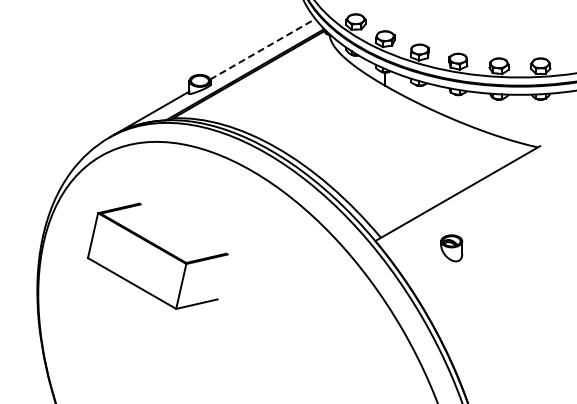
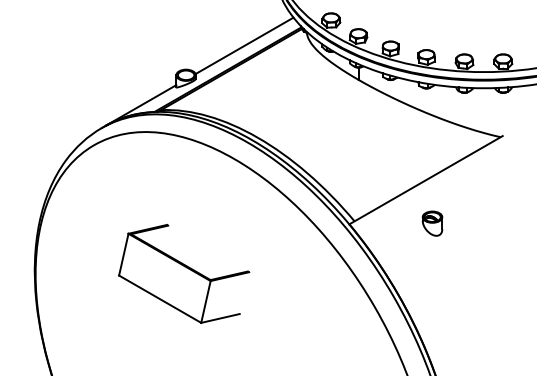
line: (262, 49) -> (244, 46), dashed -> solid
part: (451, 248) -> (432, 223), moved
part: (157, 255) -> (183, 273), moved

